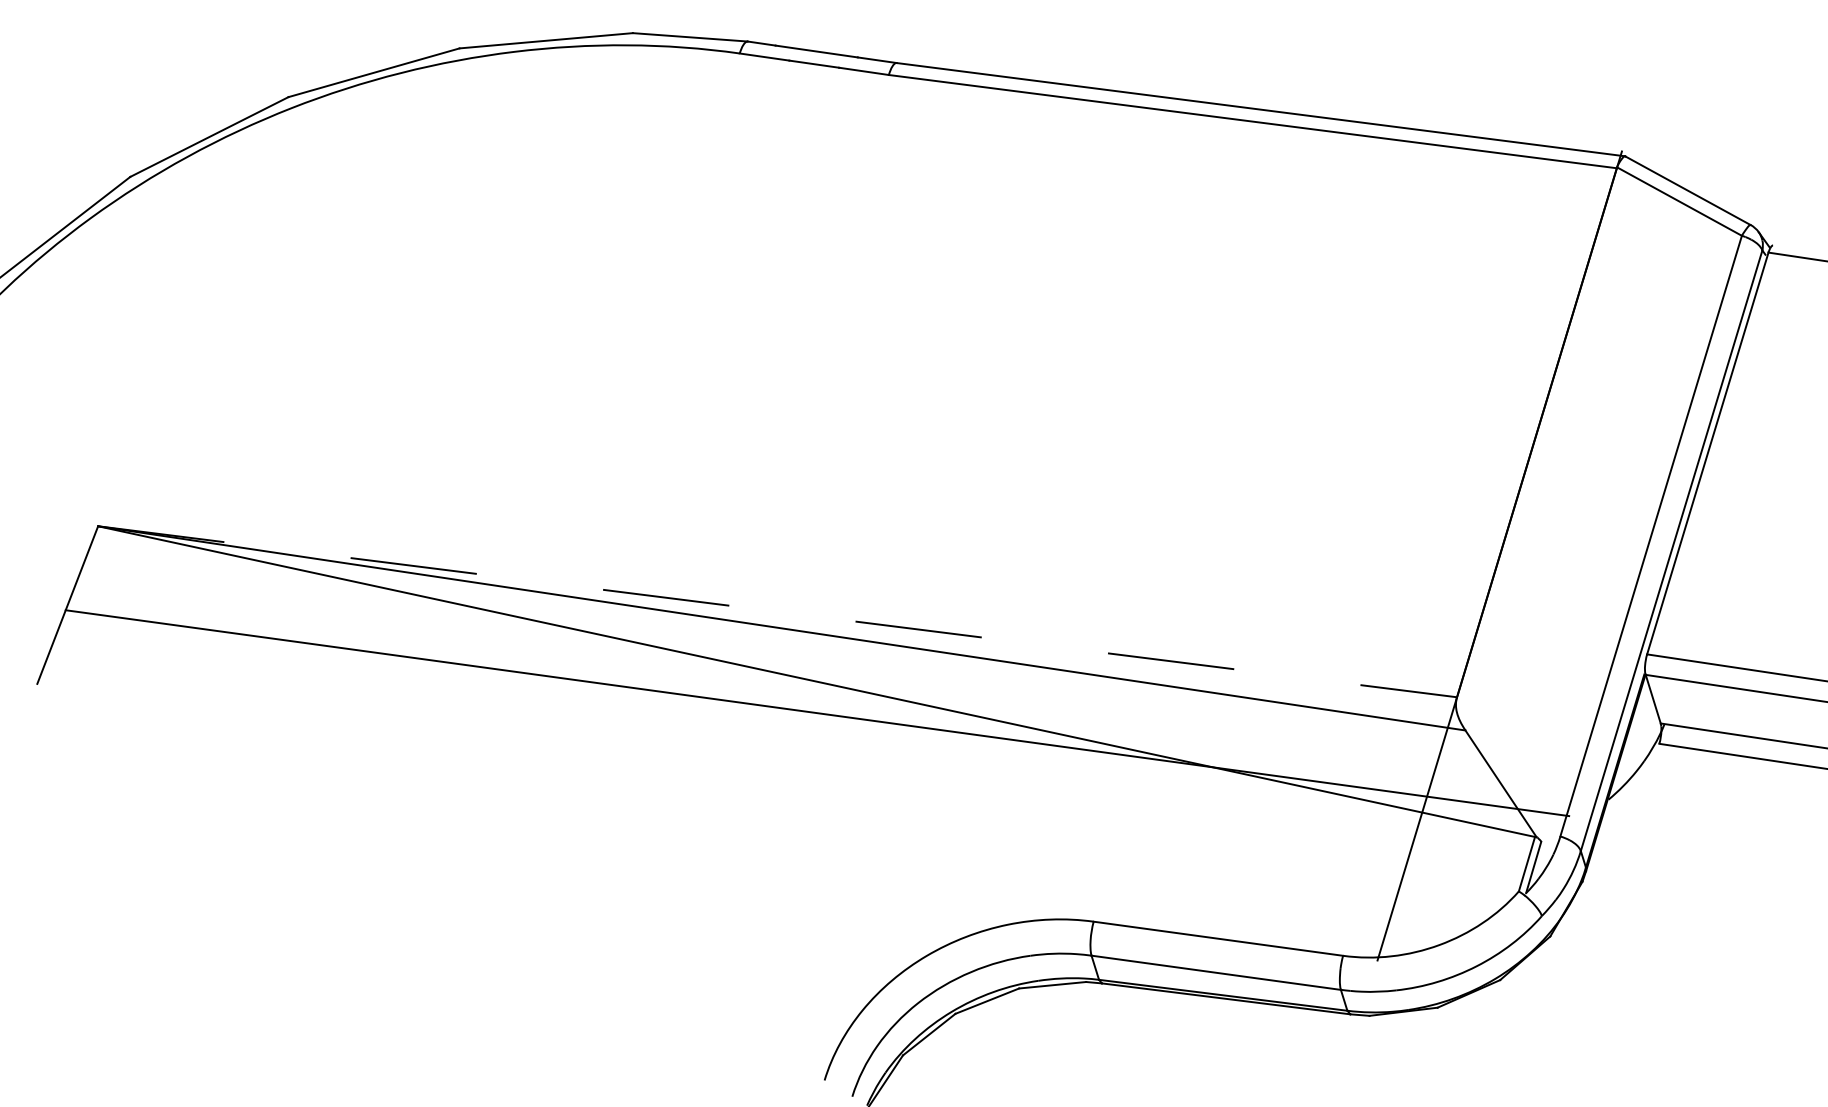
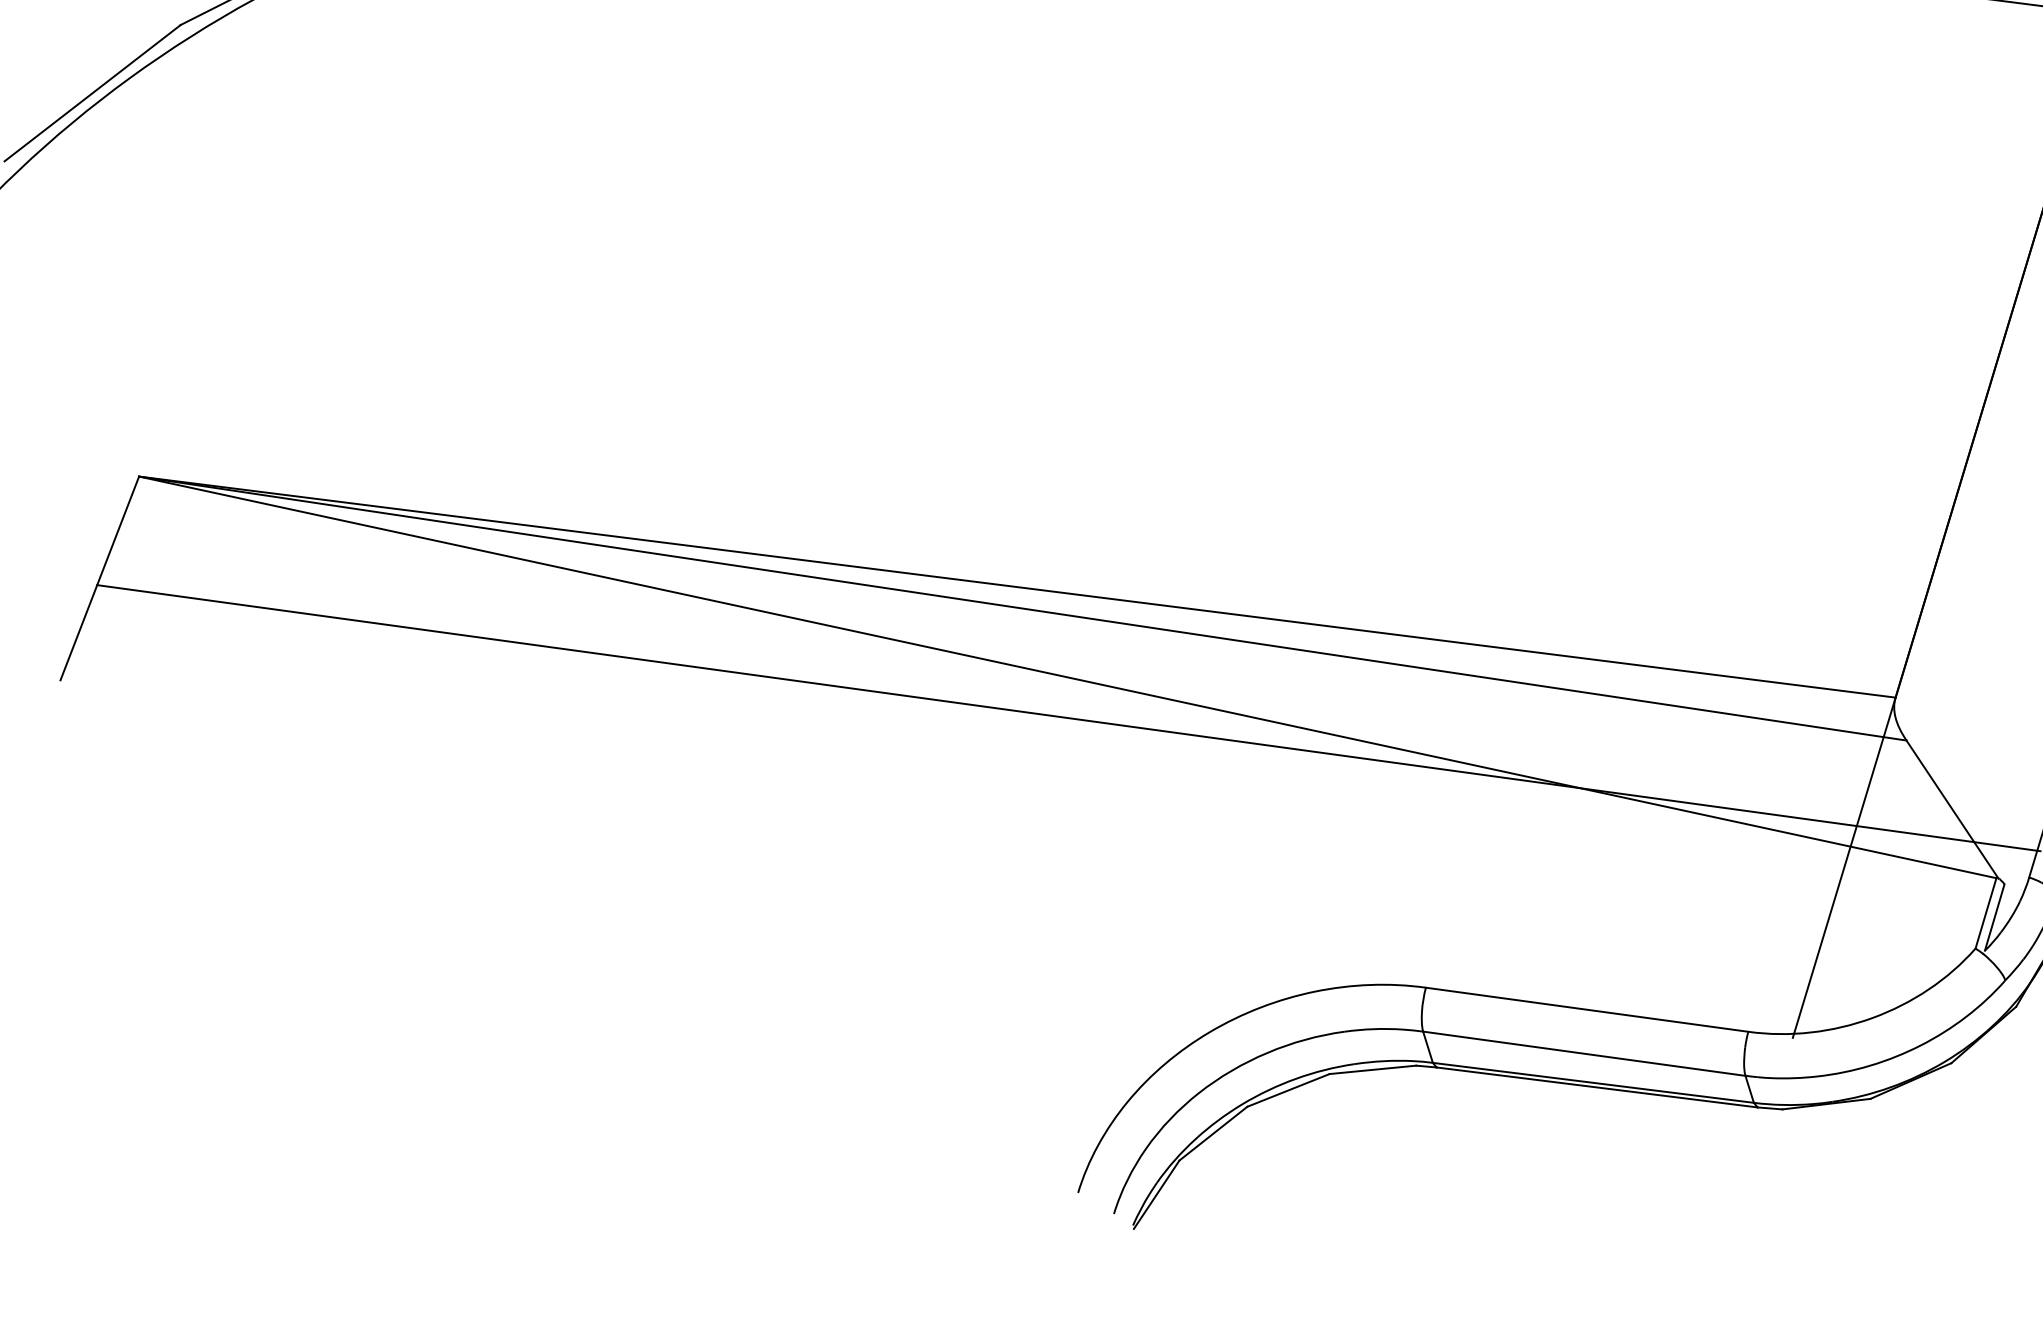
line: (777, 611) -> (1017, 586), dashed -> solid

